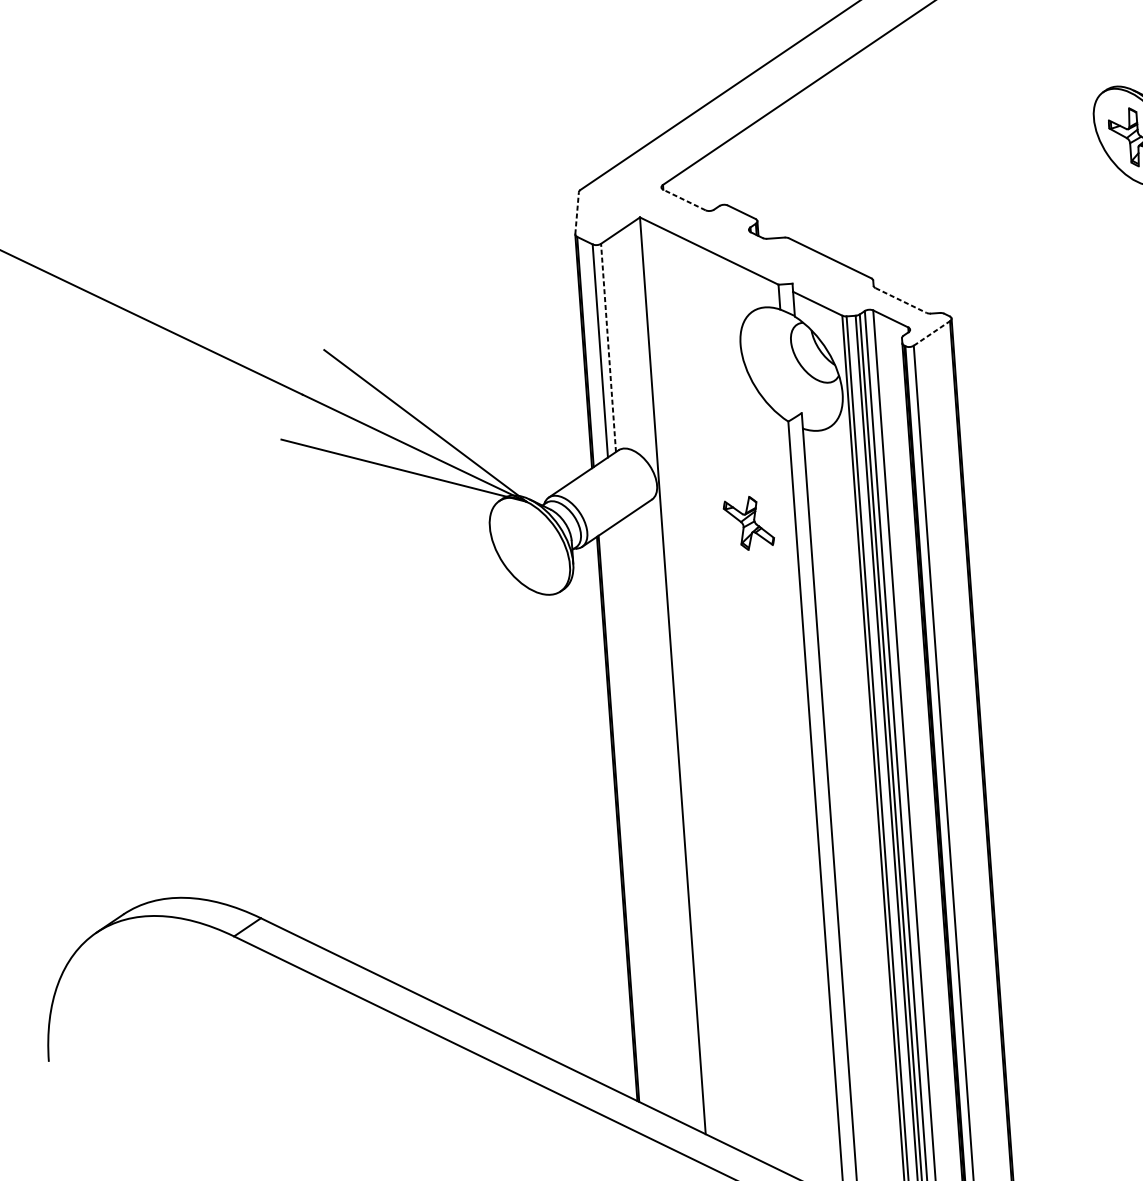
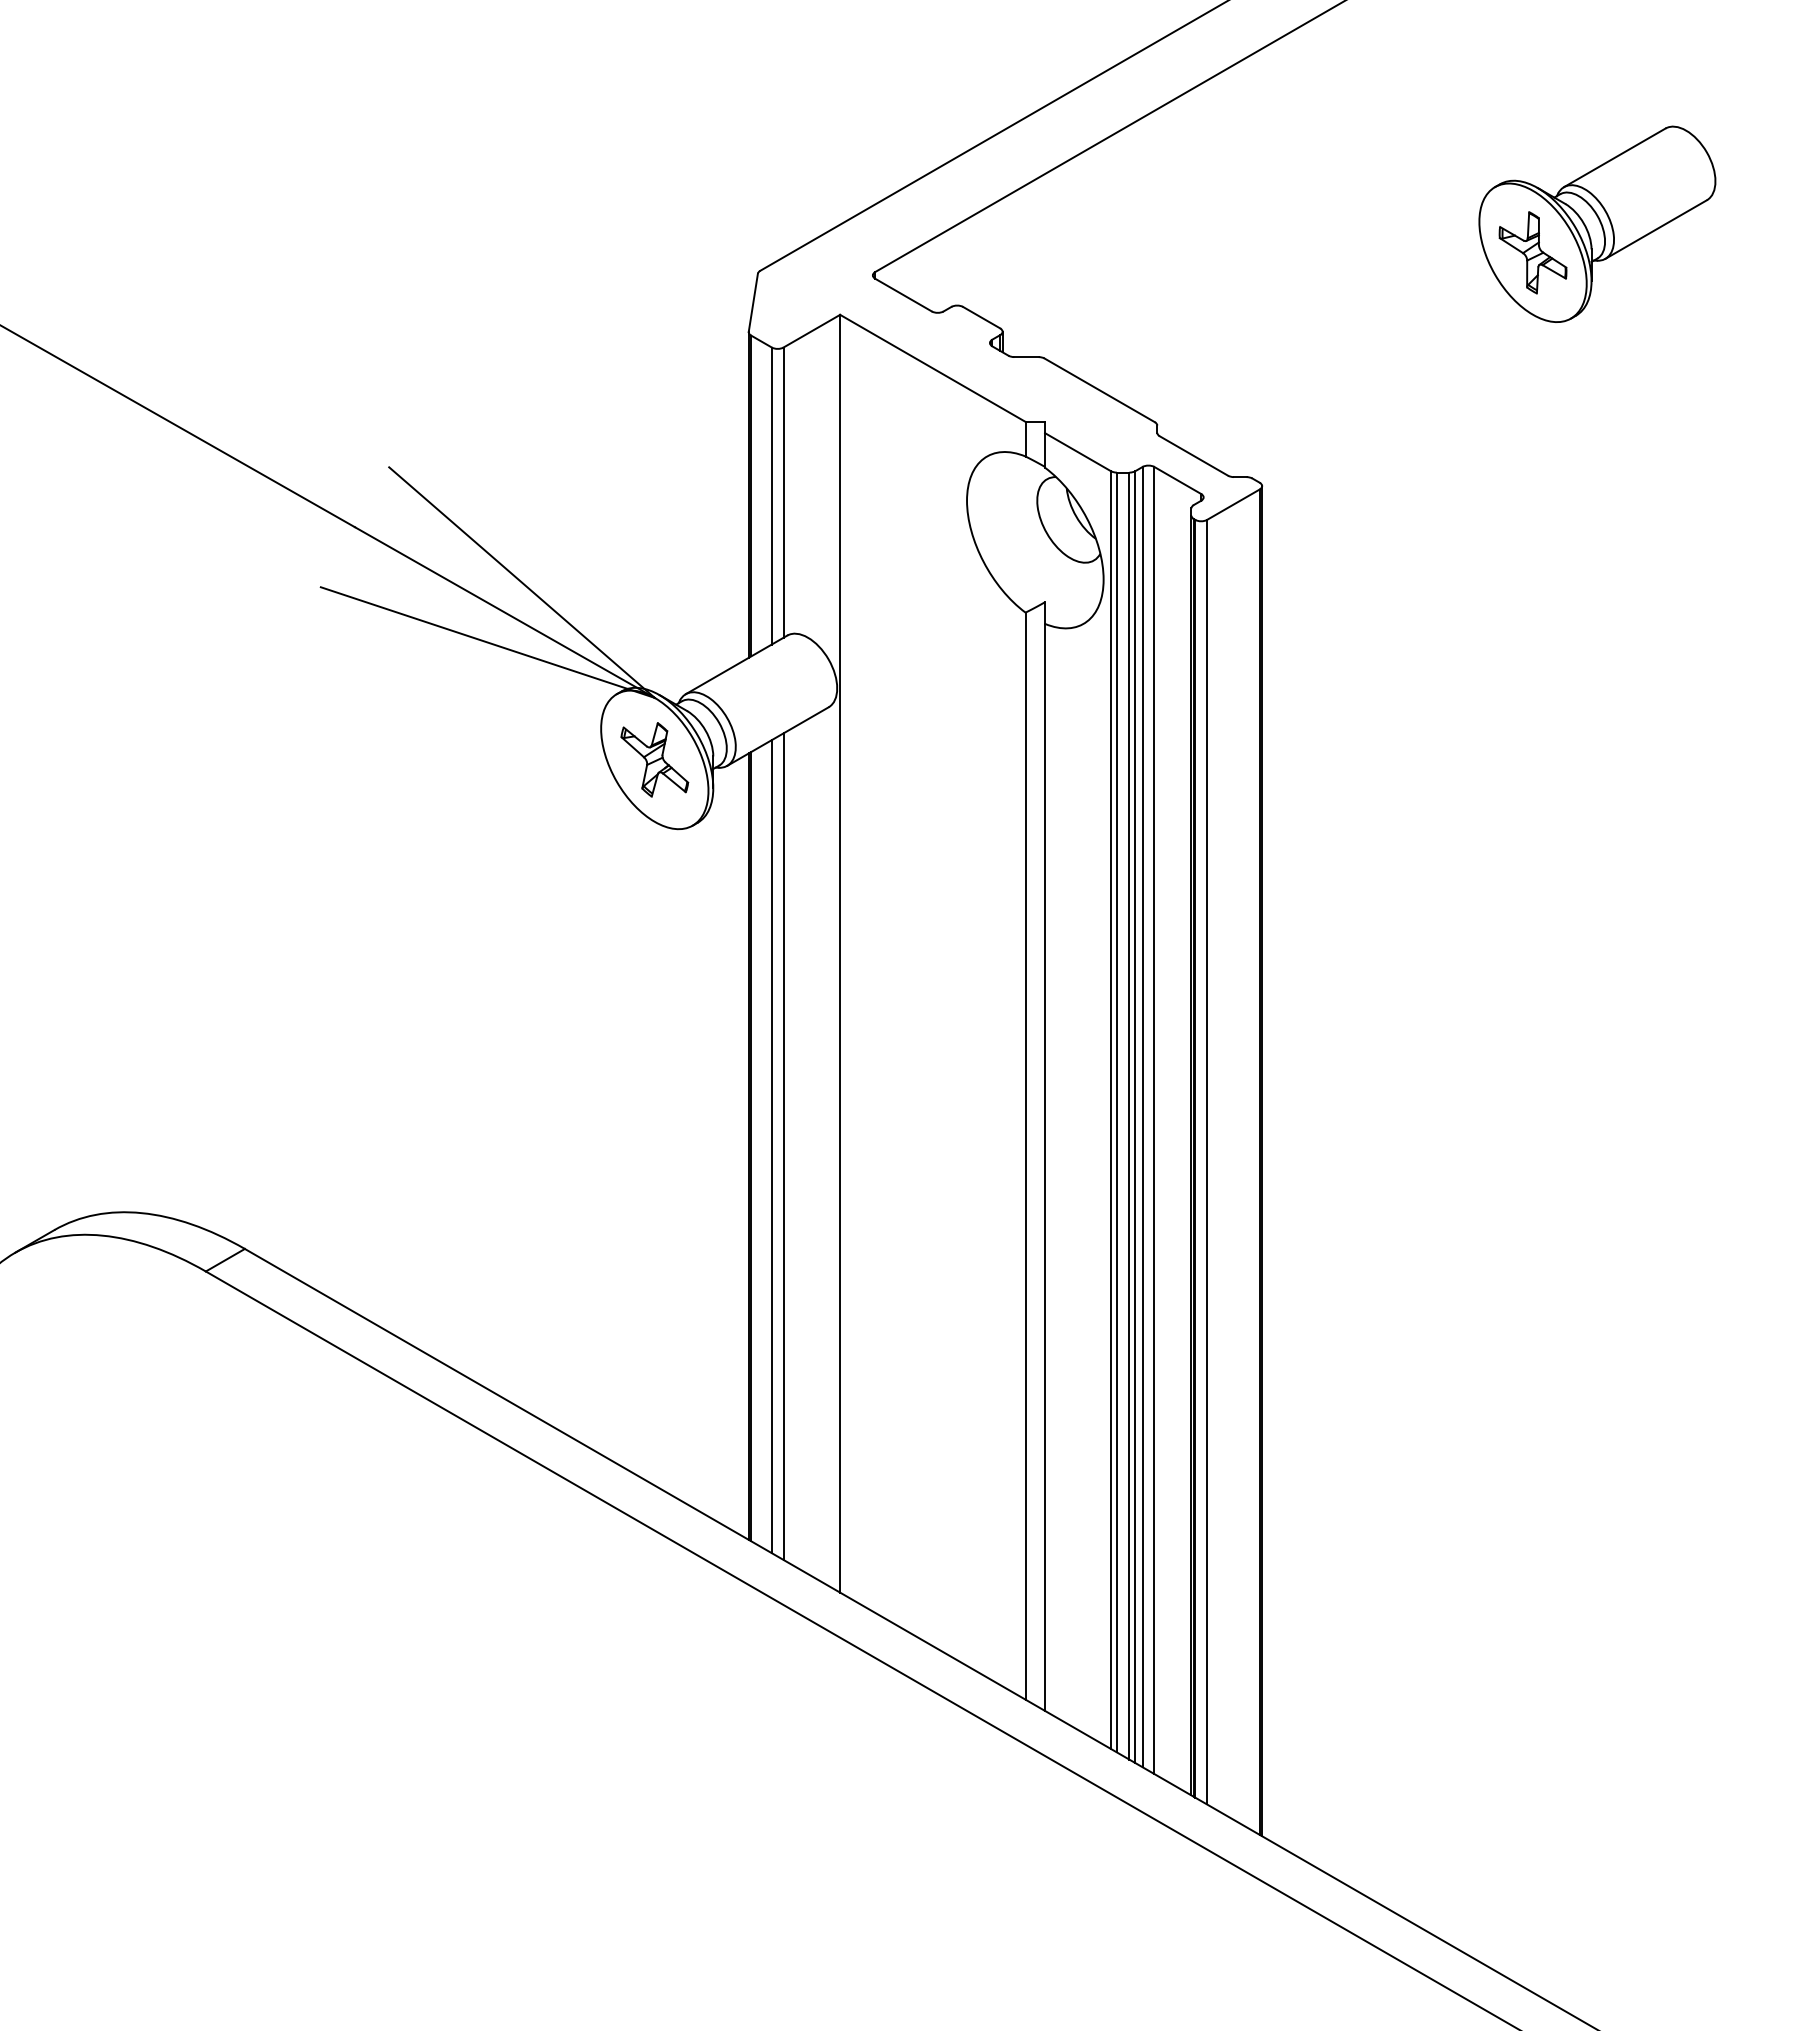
line: (684, 200) -> (903, 295), dashed -> solid
line: (577, 213) -> (753, 302), dashed -> solid
line: (901, 300) -> (1194, 456), dashed -> solid
line: (931, 333) -> (1233, 504), dashed -> solid
line: (608, 347) -> (783, 492), dashed -> solid
part: (748, 523) -> (654, 759), moved
line: (633, 817) -> (771, 1146), added
line: (642, 817) -> (783, 1146), added

